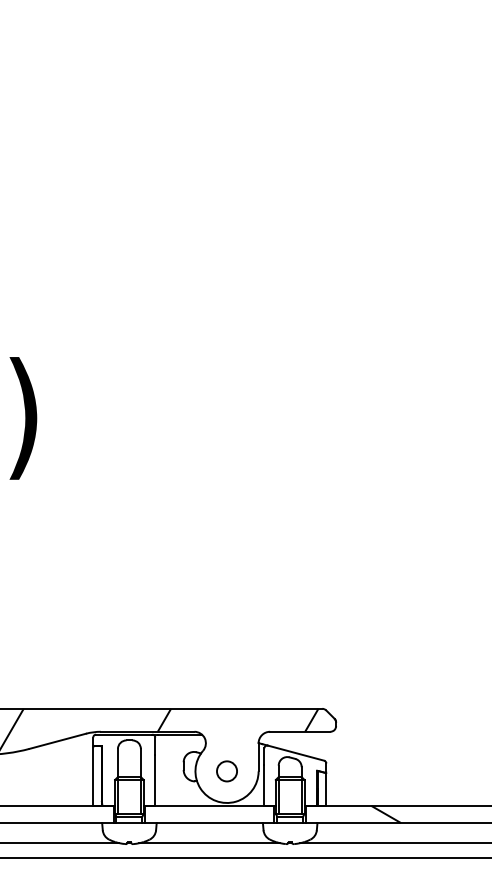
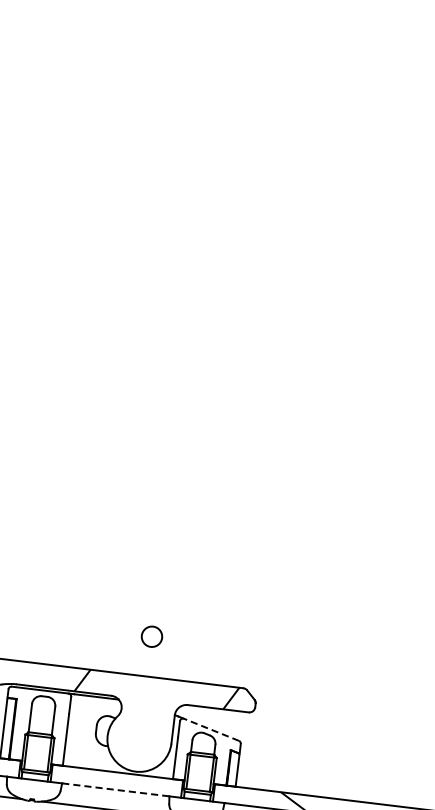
line: (295, 753) -> (210, 730), solid -> dashed
circle: (226, 771) -> (151, 636), moved
line: (210, 823) -> (116, 790), solid -> dashed

